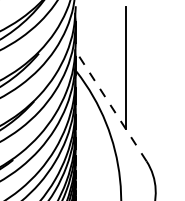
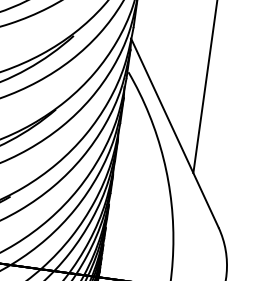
line: (110, 105) -> (174, 132), dashed -> solid

